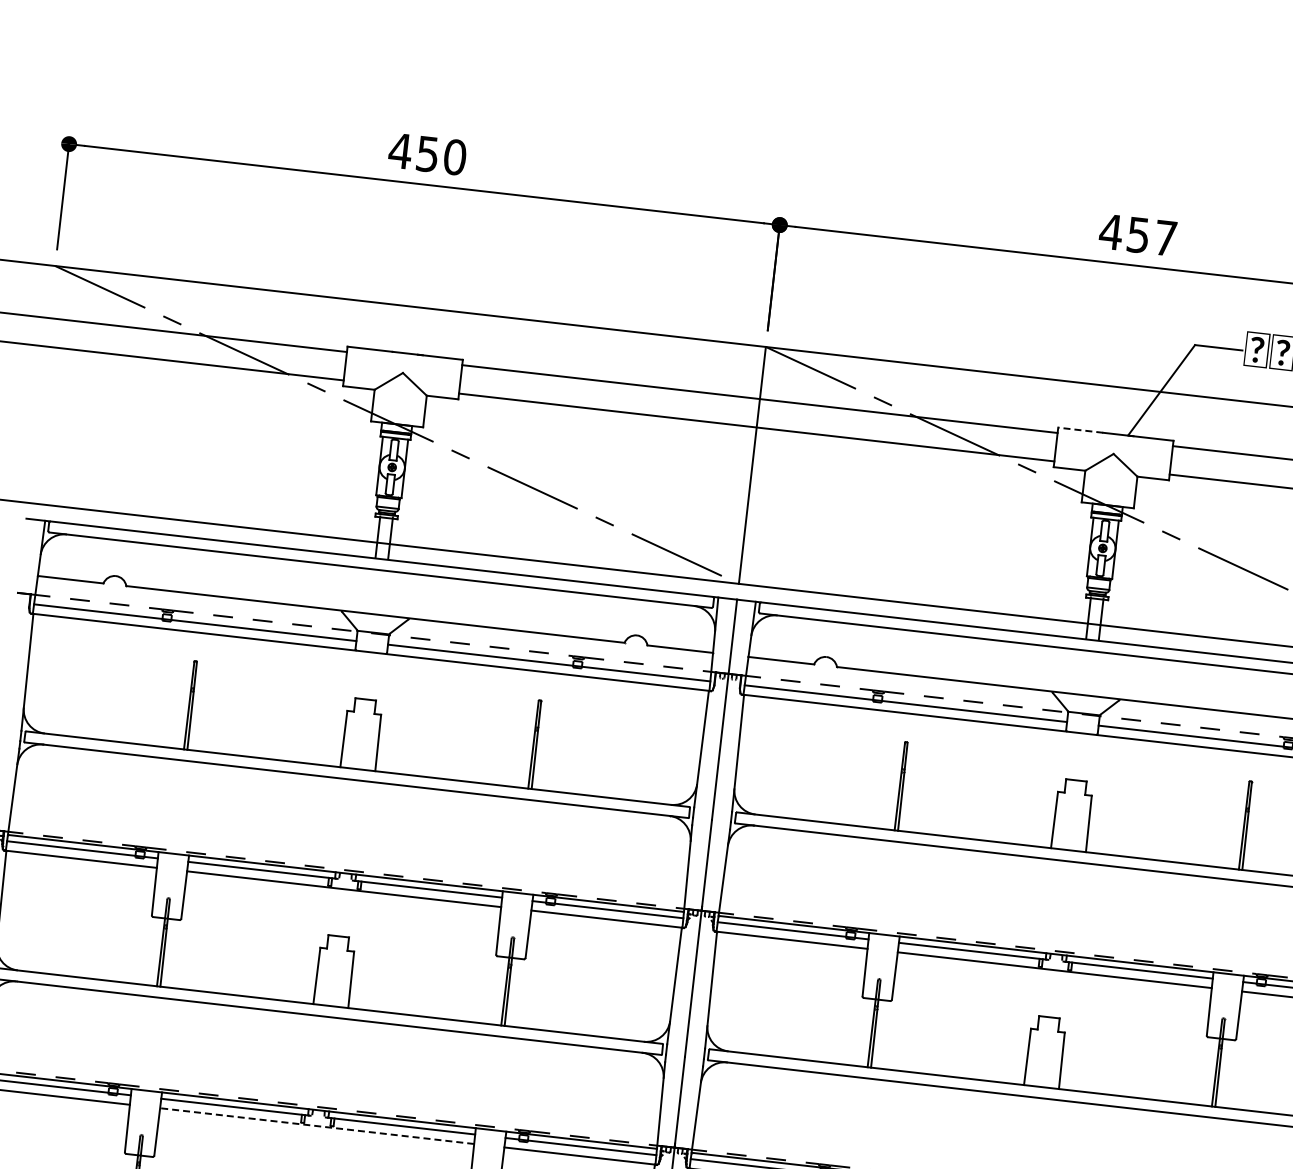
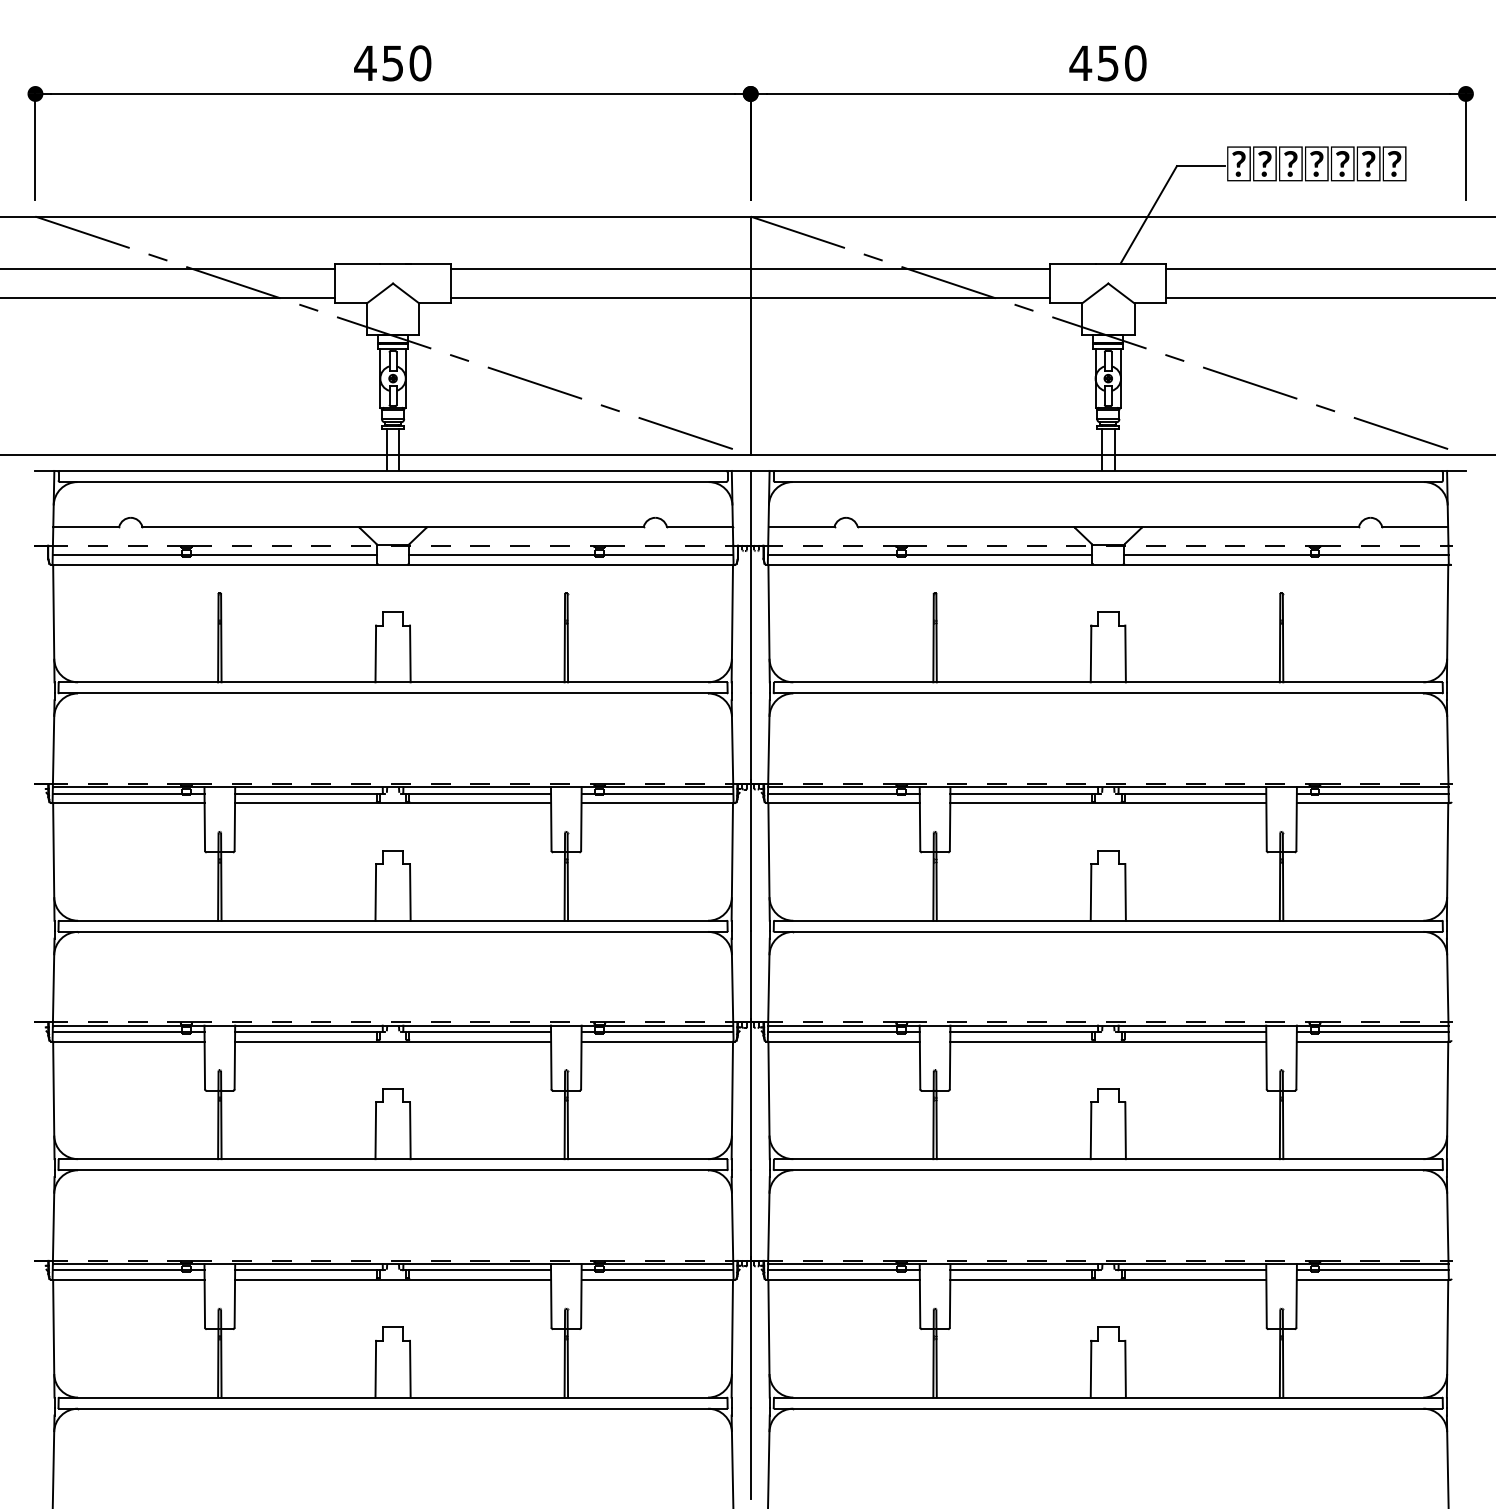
text: (1165, 238) -> (1135, 63), 457 -> 450
line: (1080, 429) -> (1072, 263), dashed -> solid
line: (316, 1125) -> (392, 1041), dashed -> solid

